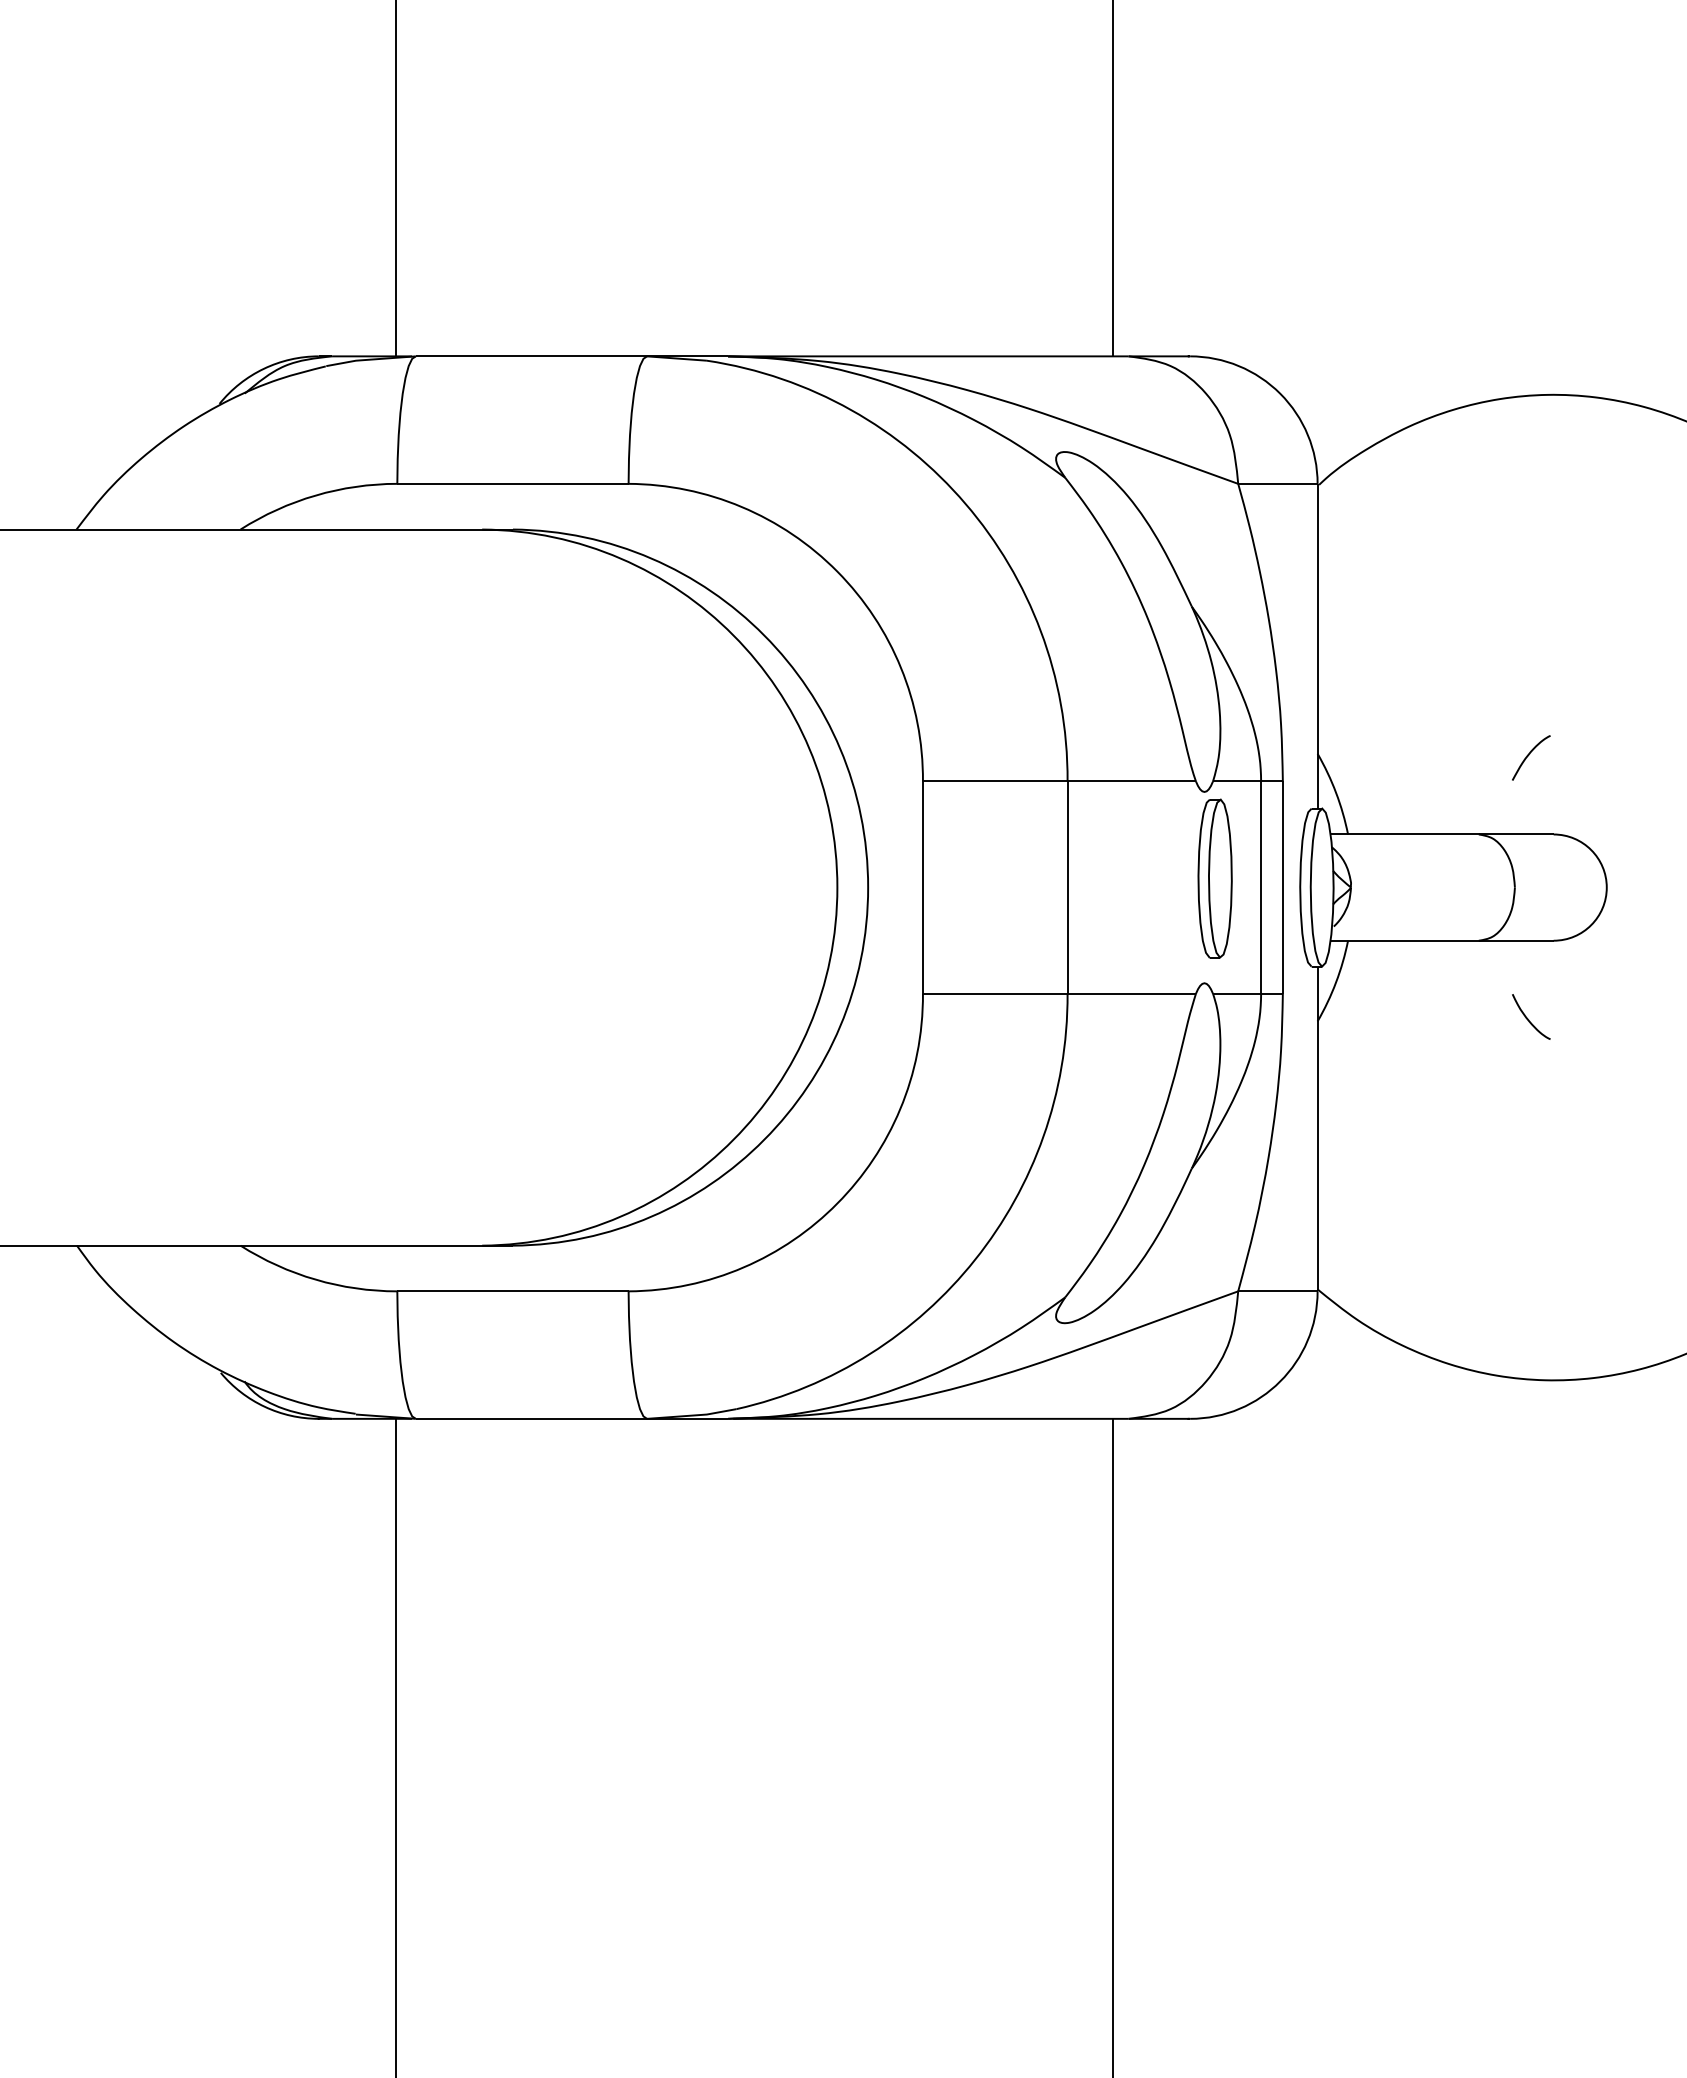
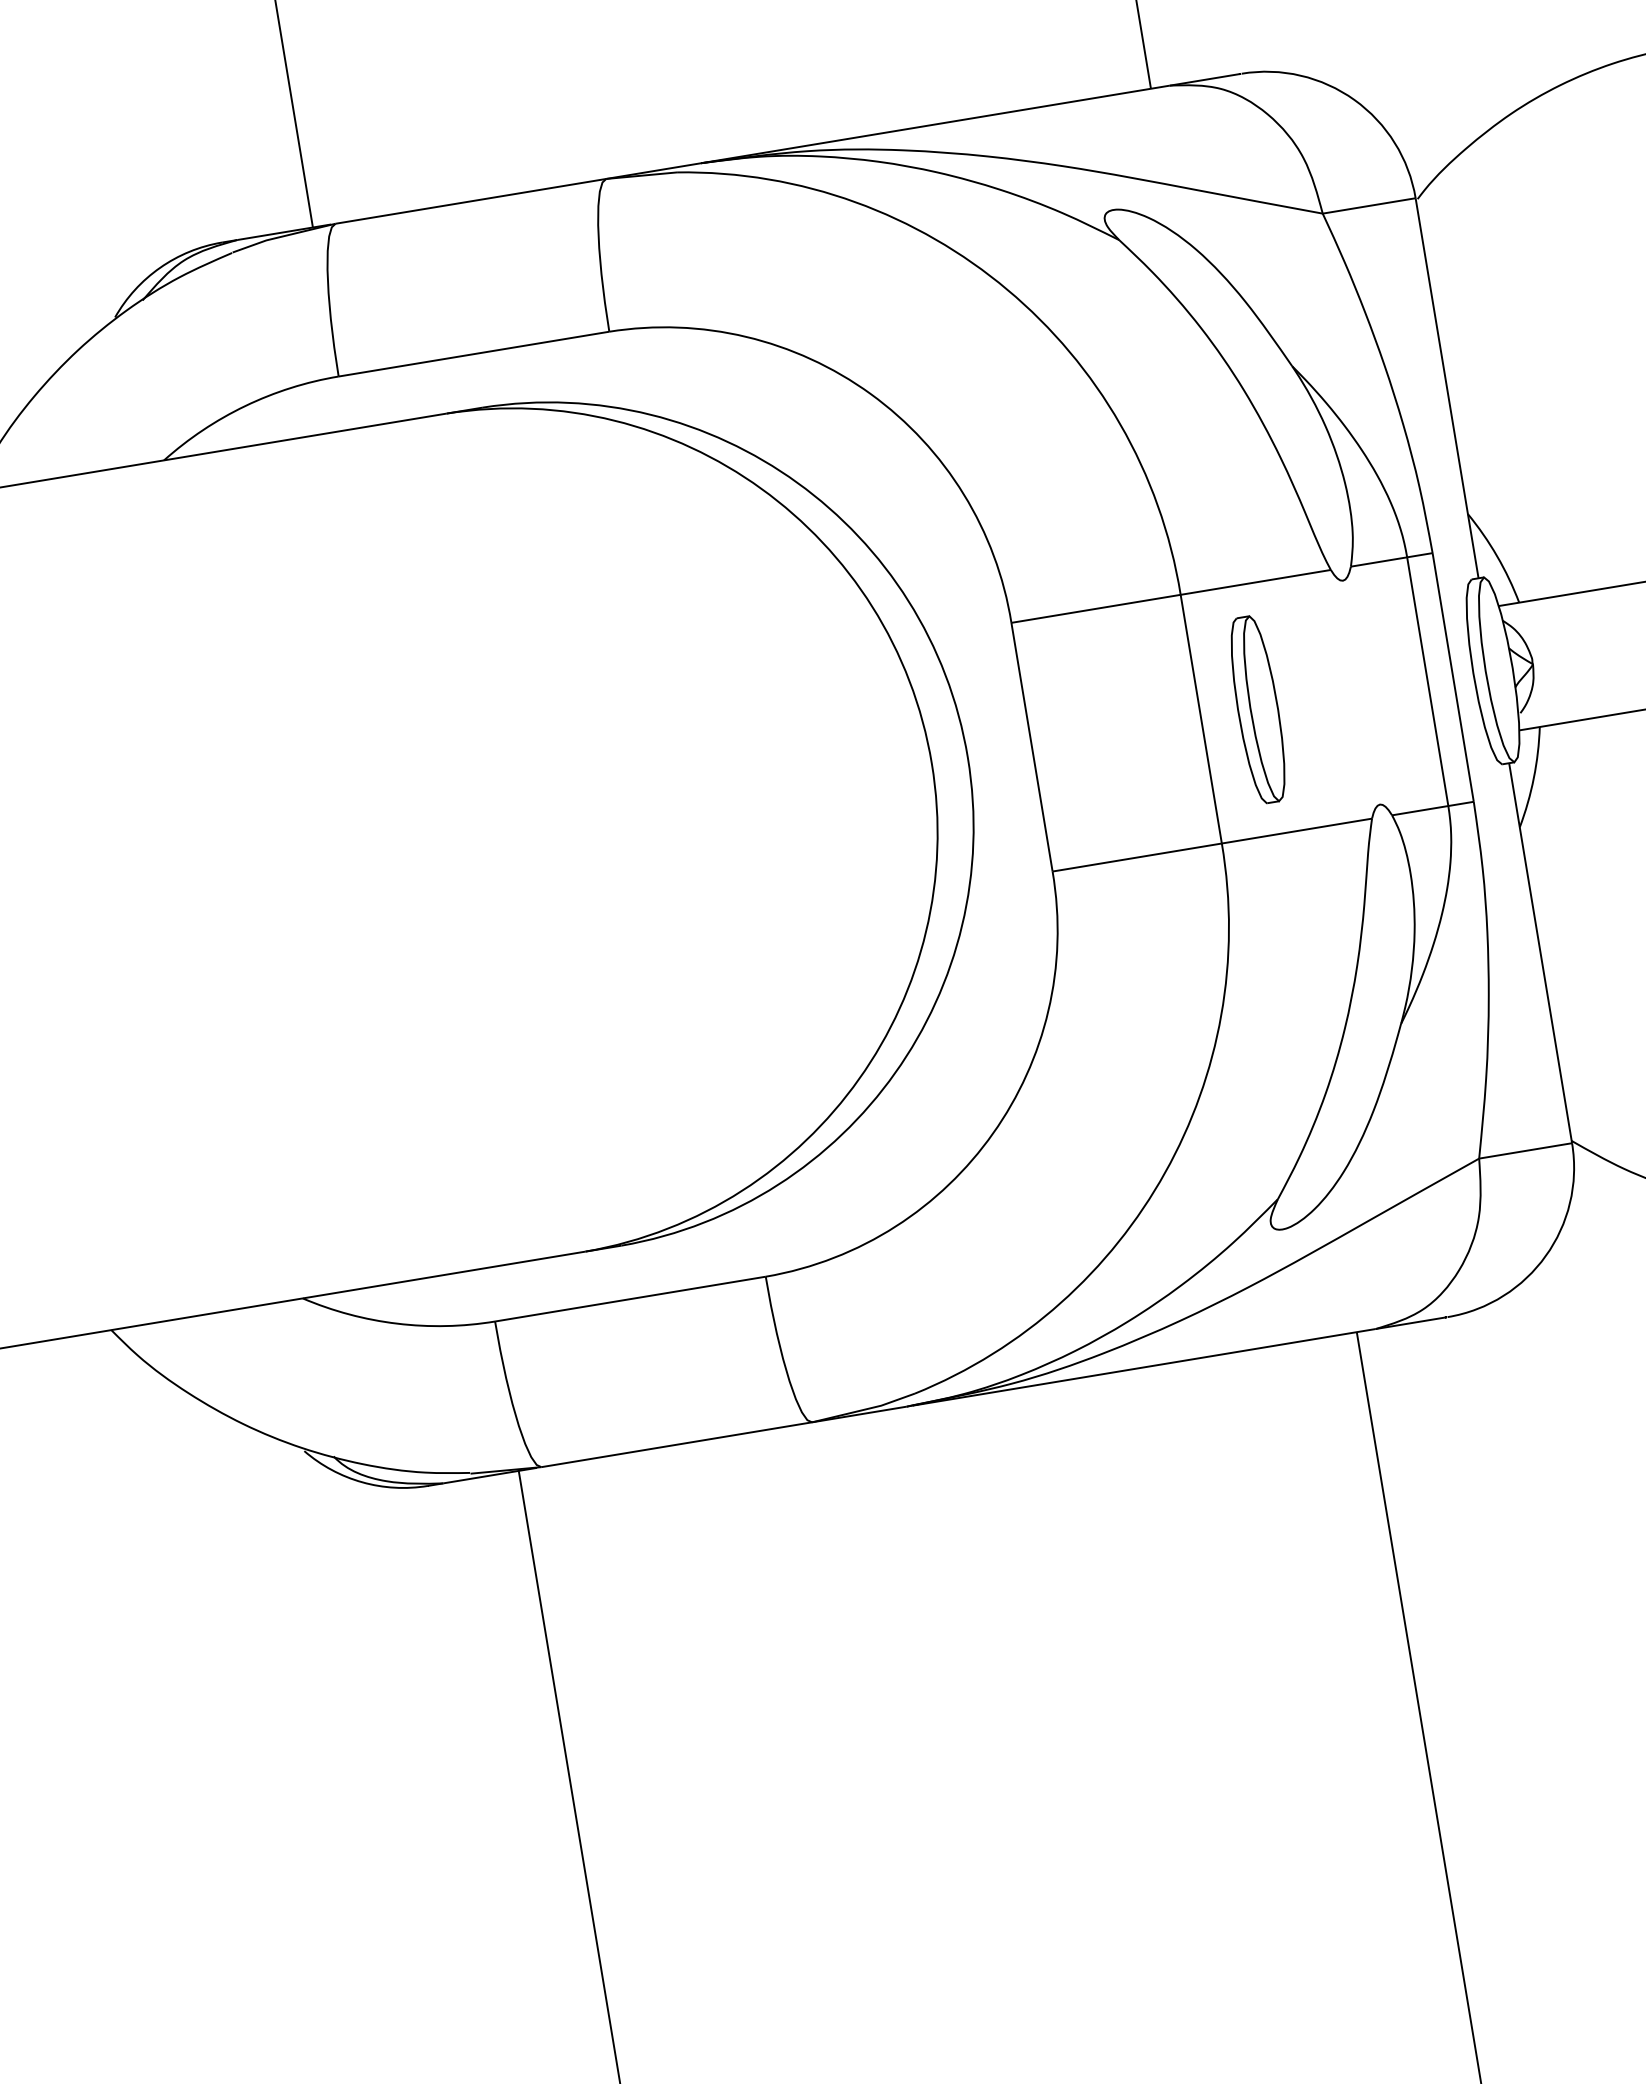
part: (1214, 878) -> (1257, 709), moved

